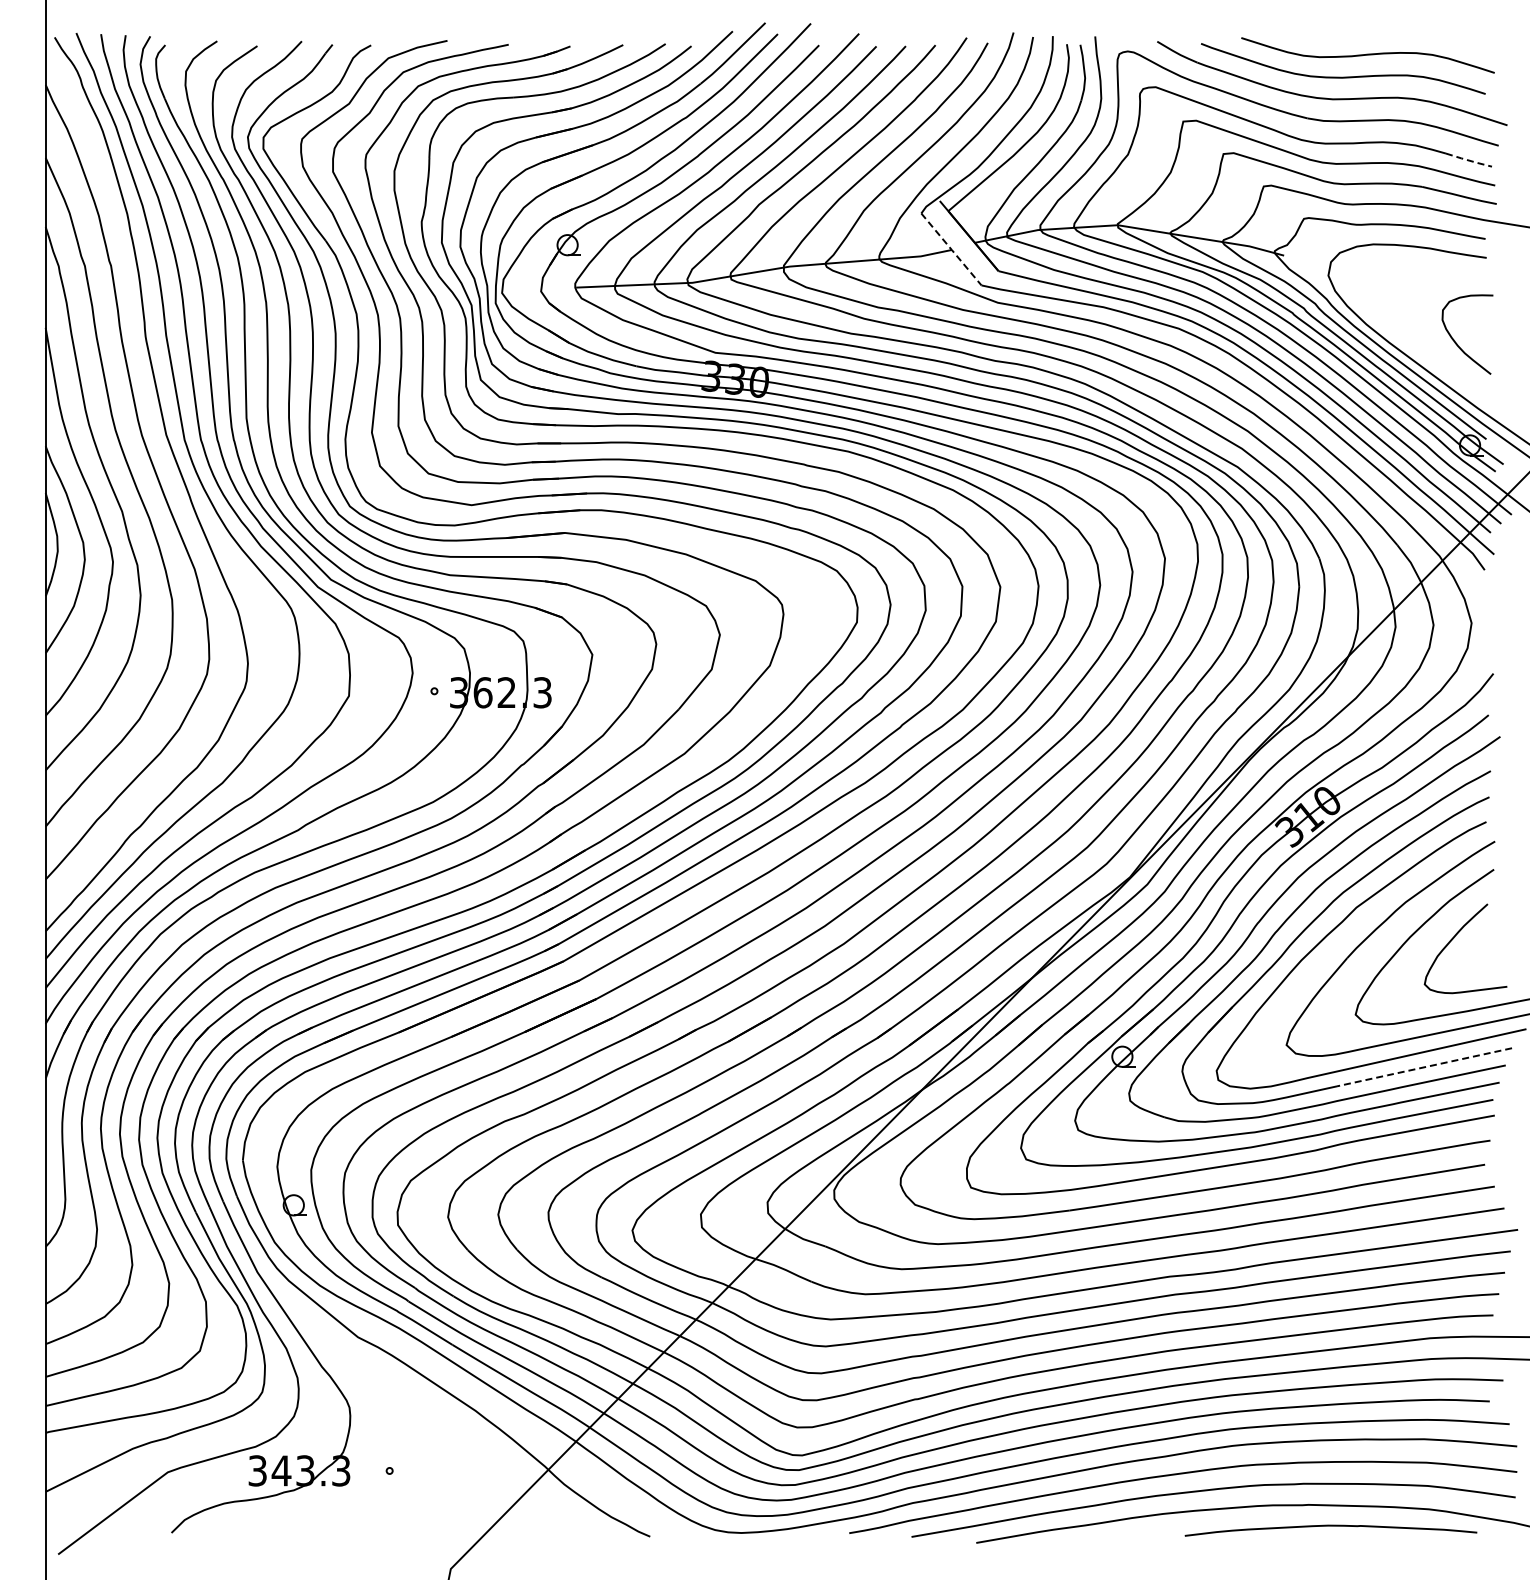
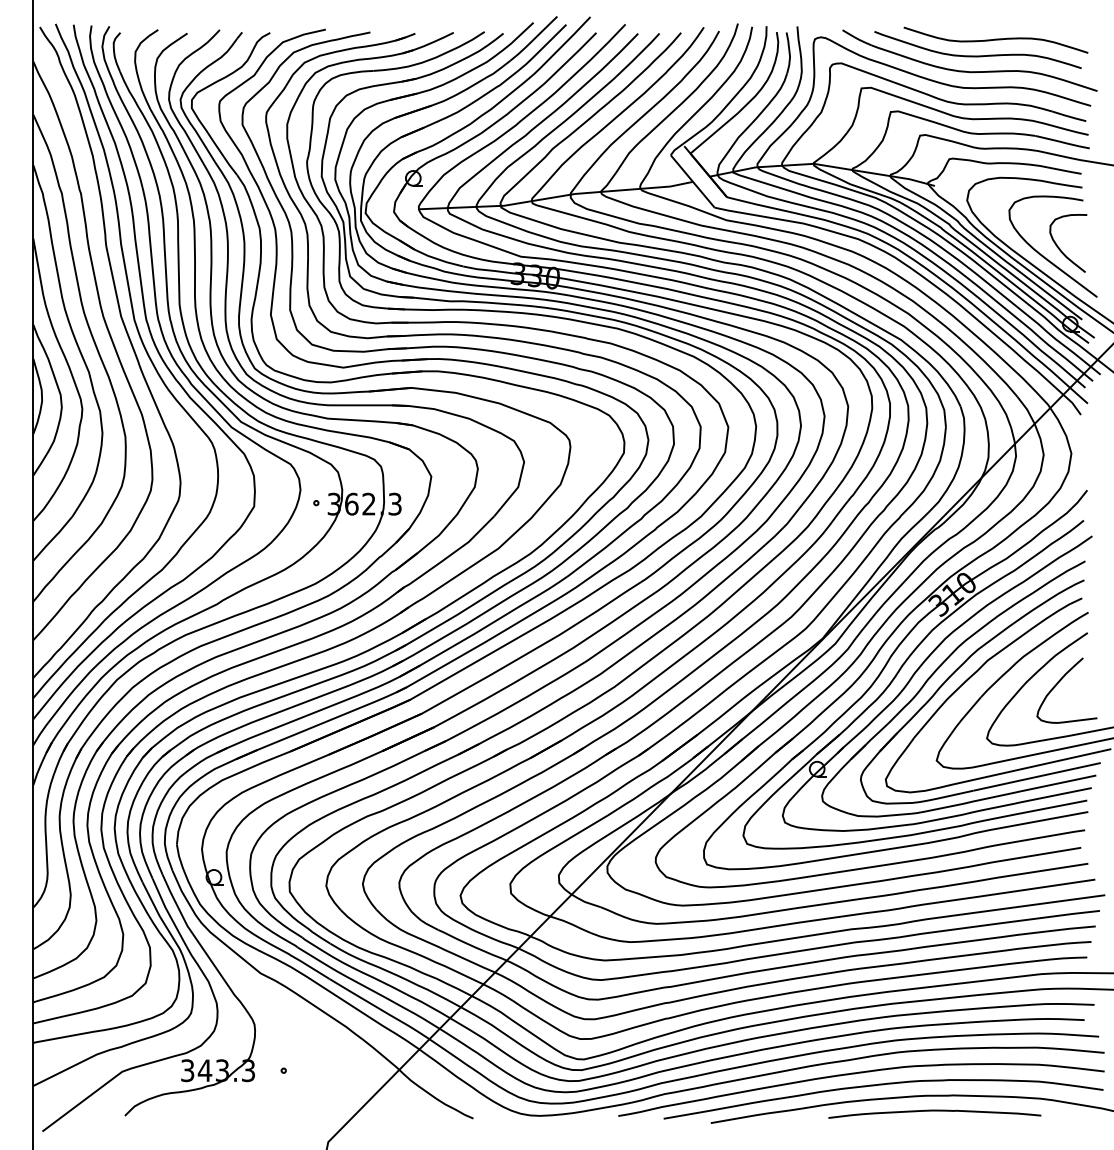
line: (1468, 160) -> (1069, 116), dashed -> solid
line: (951, 249) -> (692, 181), dashed -> solid
curve: (1434, 352) -> (1044, 256), added
line: (1423, 1067) -> (1036, 777), dashed -> solid
curve: (1330, 1526) -> (934, 1111), moved

